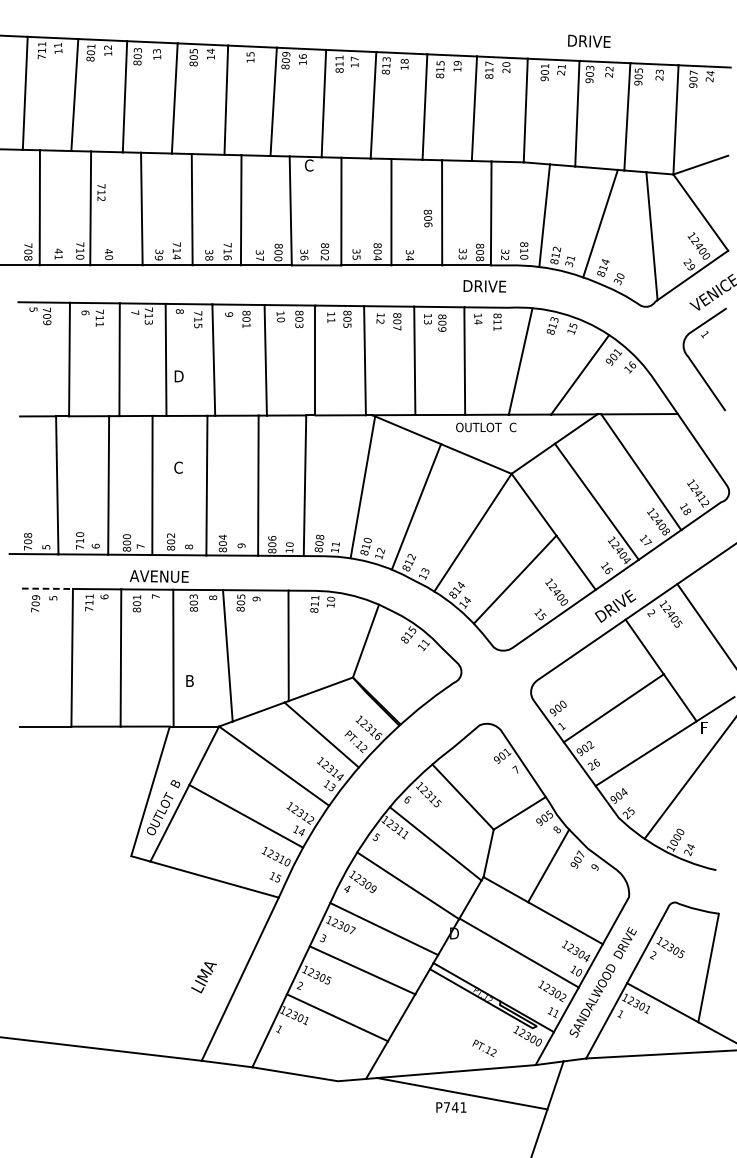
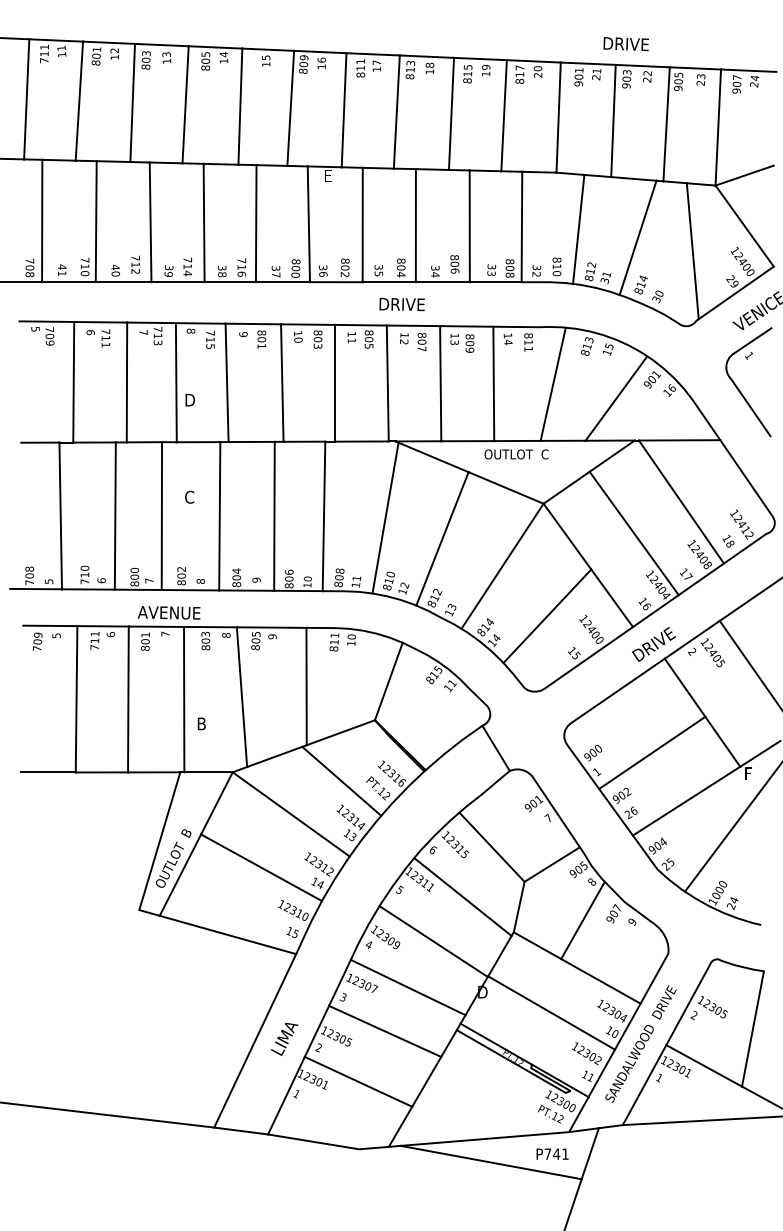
text: (308, 165) -> (327, 175), C -> E
text: (101, 192) -> (135, 264), moved
text: (427, 218) -> (454, 264), moved
text: (484, 286) -> (401, 304), moved
line: (47, 588) -> (50, 625), dashed -> solid
line: (466, 703) -> (495, 747), added
text: (203, 977) -> (284, 1038), moved
text: (484, 1048) -> (550, 1114), moved
text: (451, 1106) -> (552, 1153), moved

